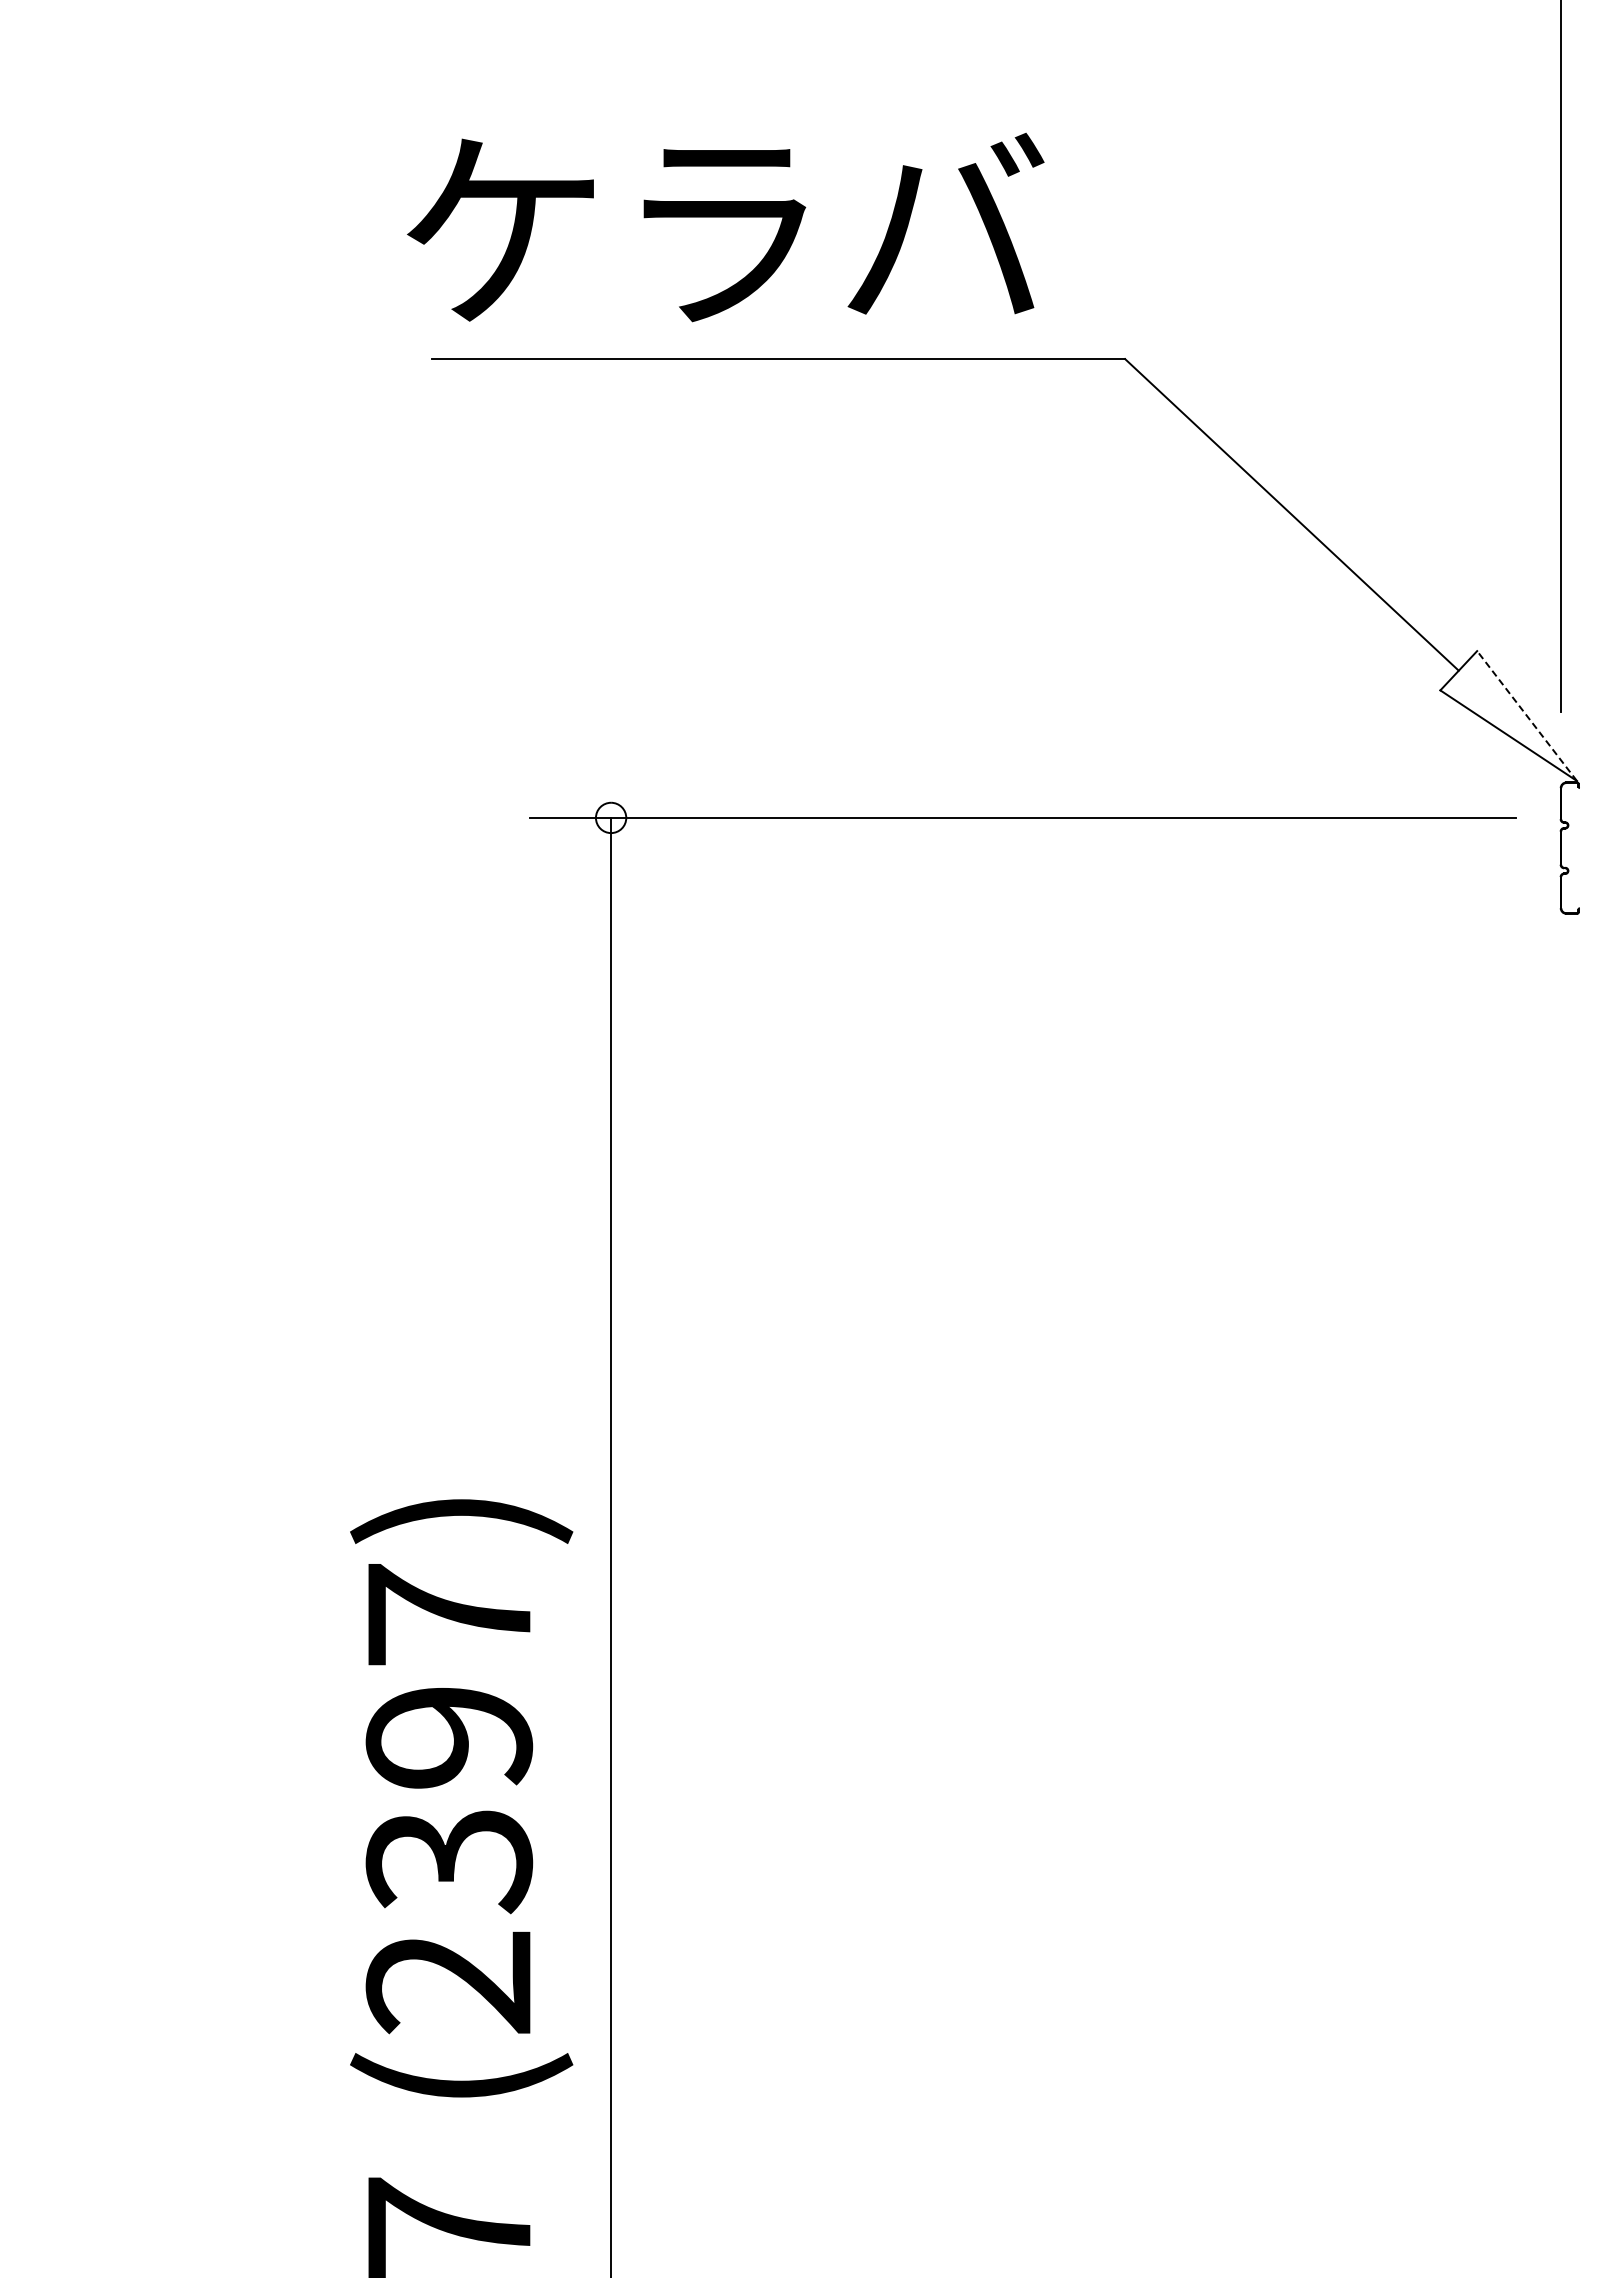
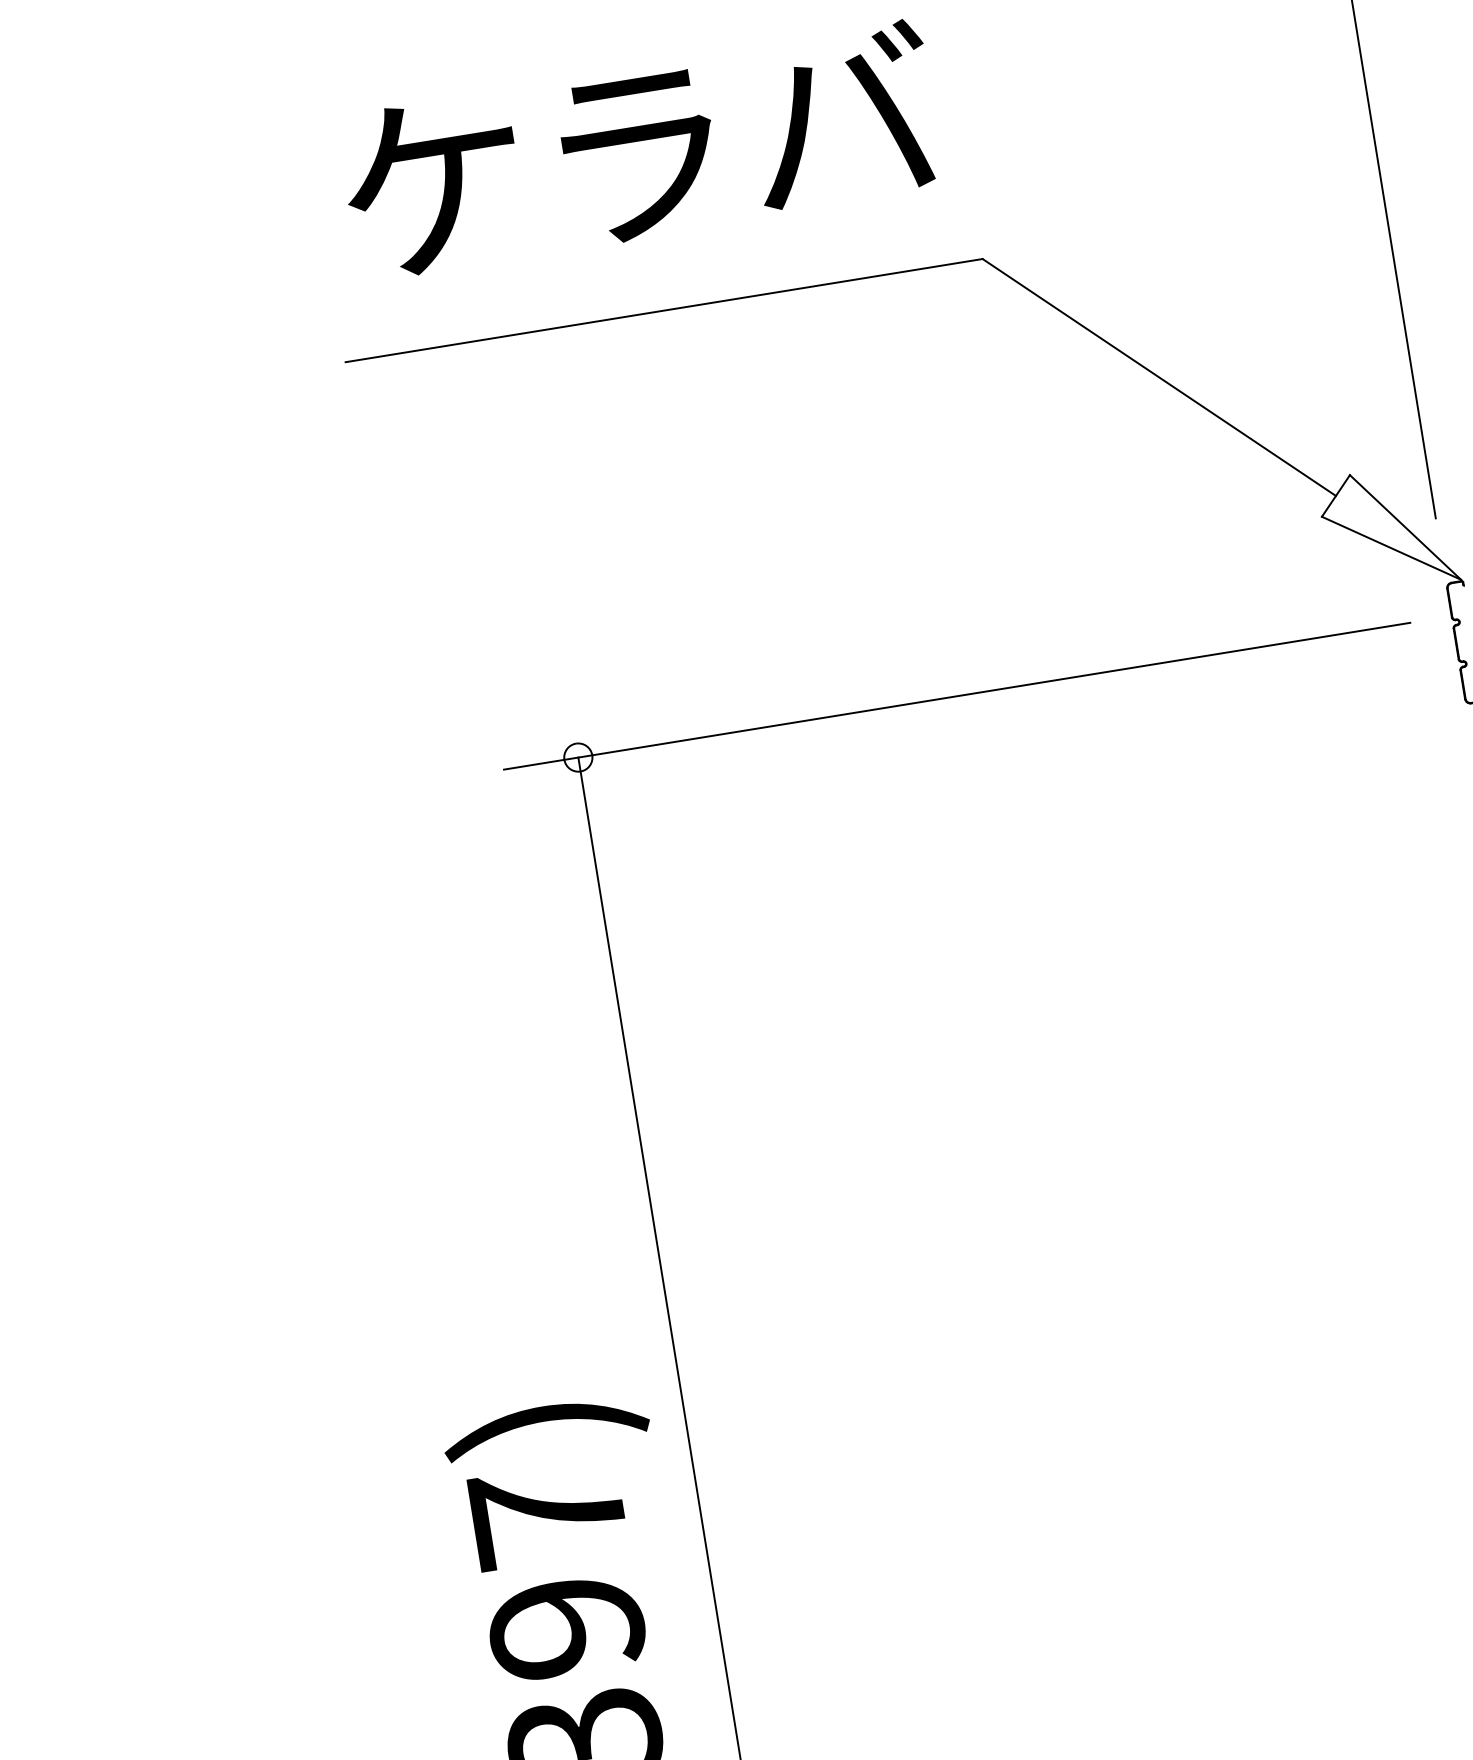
text: (725, 227) -> (639, 150), moved
line: (1527, 716) -> (1405, 527), dashed -> solid

